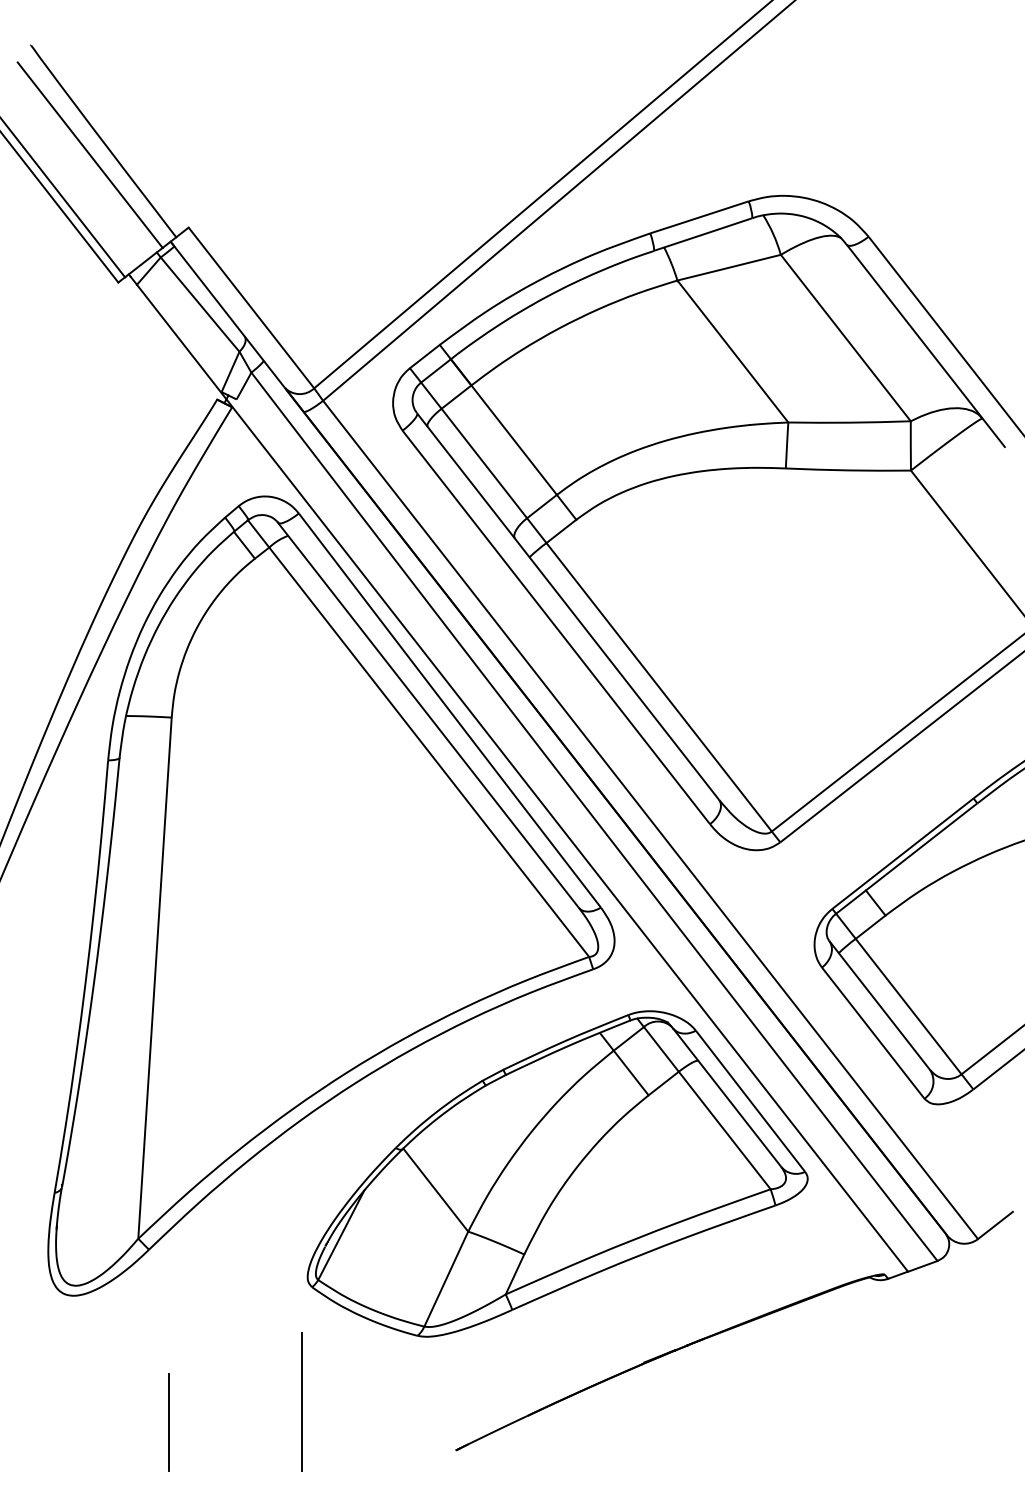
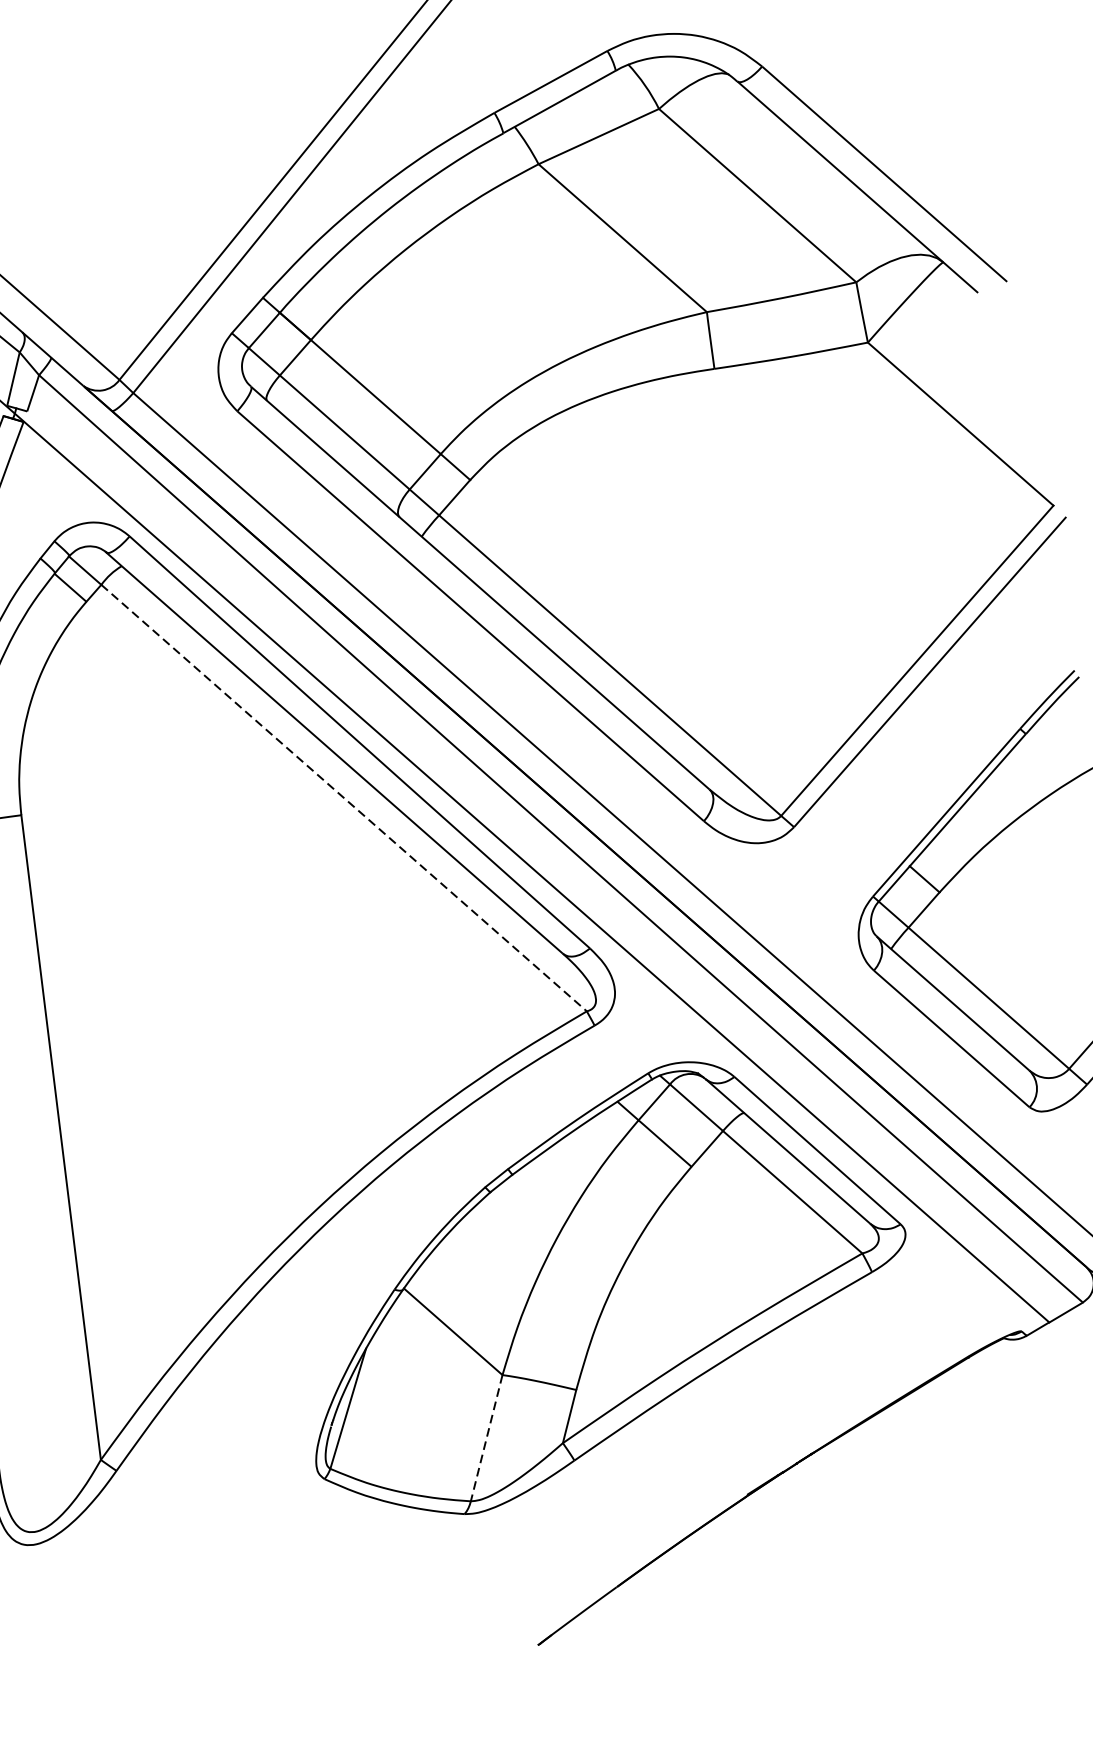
line: (429, 752) -> (344, 798), solid -> dashed
line: (446, 1279) -> (487, 1438), solid -> dashed
line: (301, 1401) -> (337, 1621), removed
line: (169, 1422) -> (181, 1677), removed

